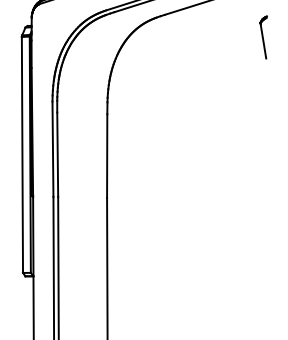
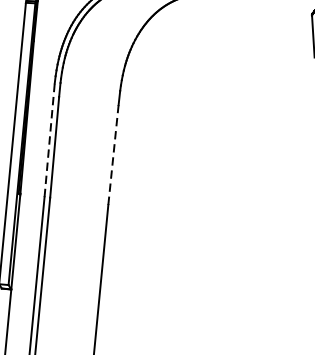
line: (52, 149) -> (49, 140), solid -> dashed
line: (107, 156) -> (113, 155), solid -> dashed

